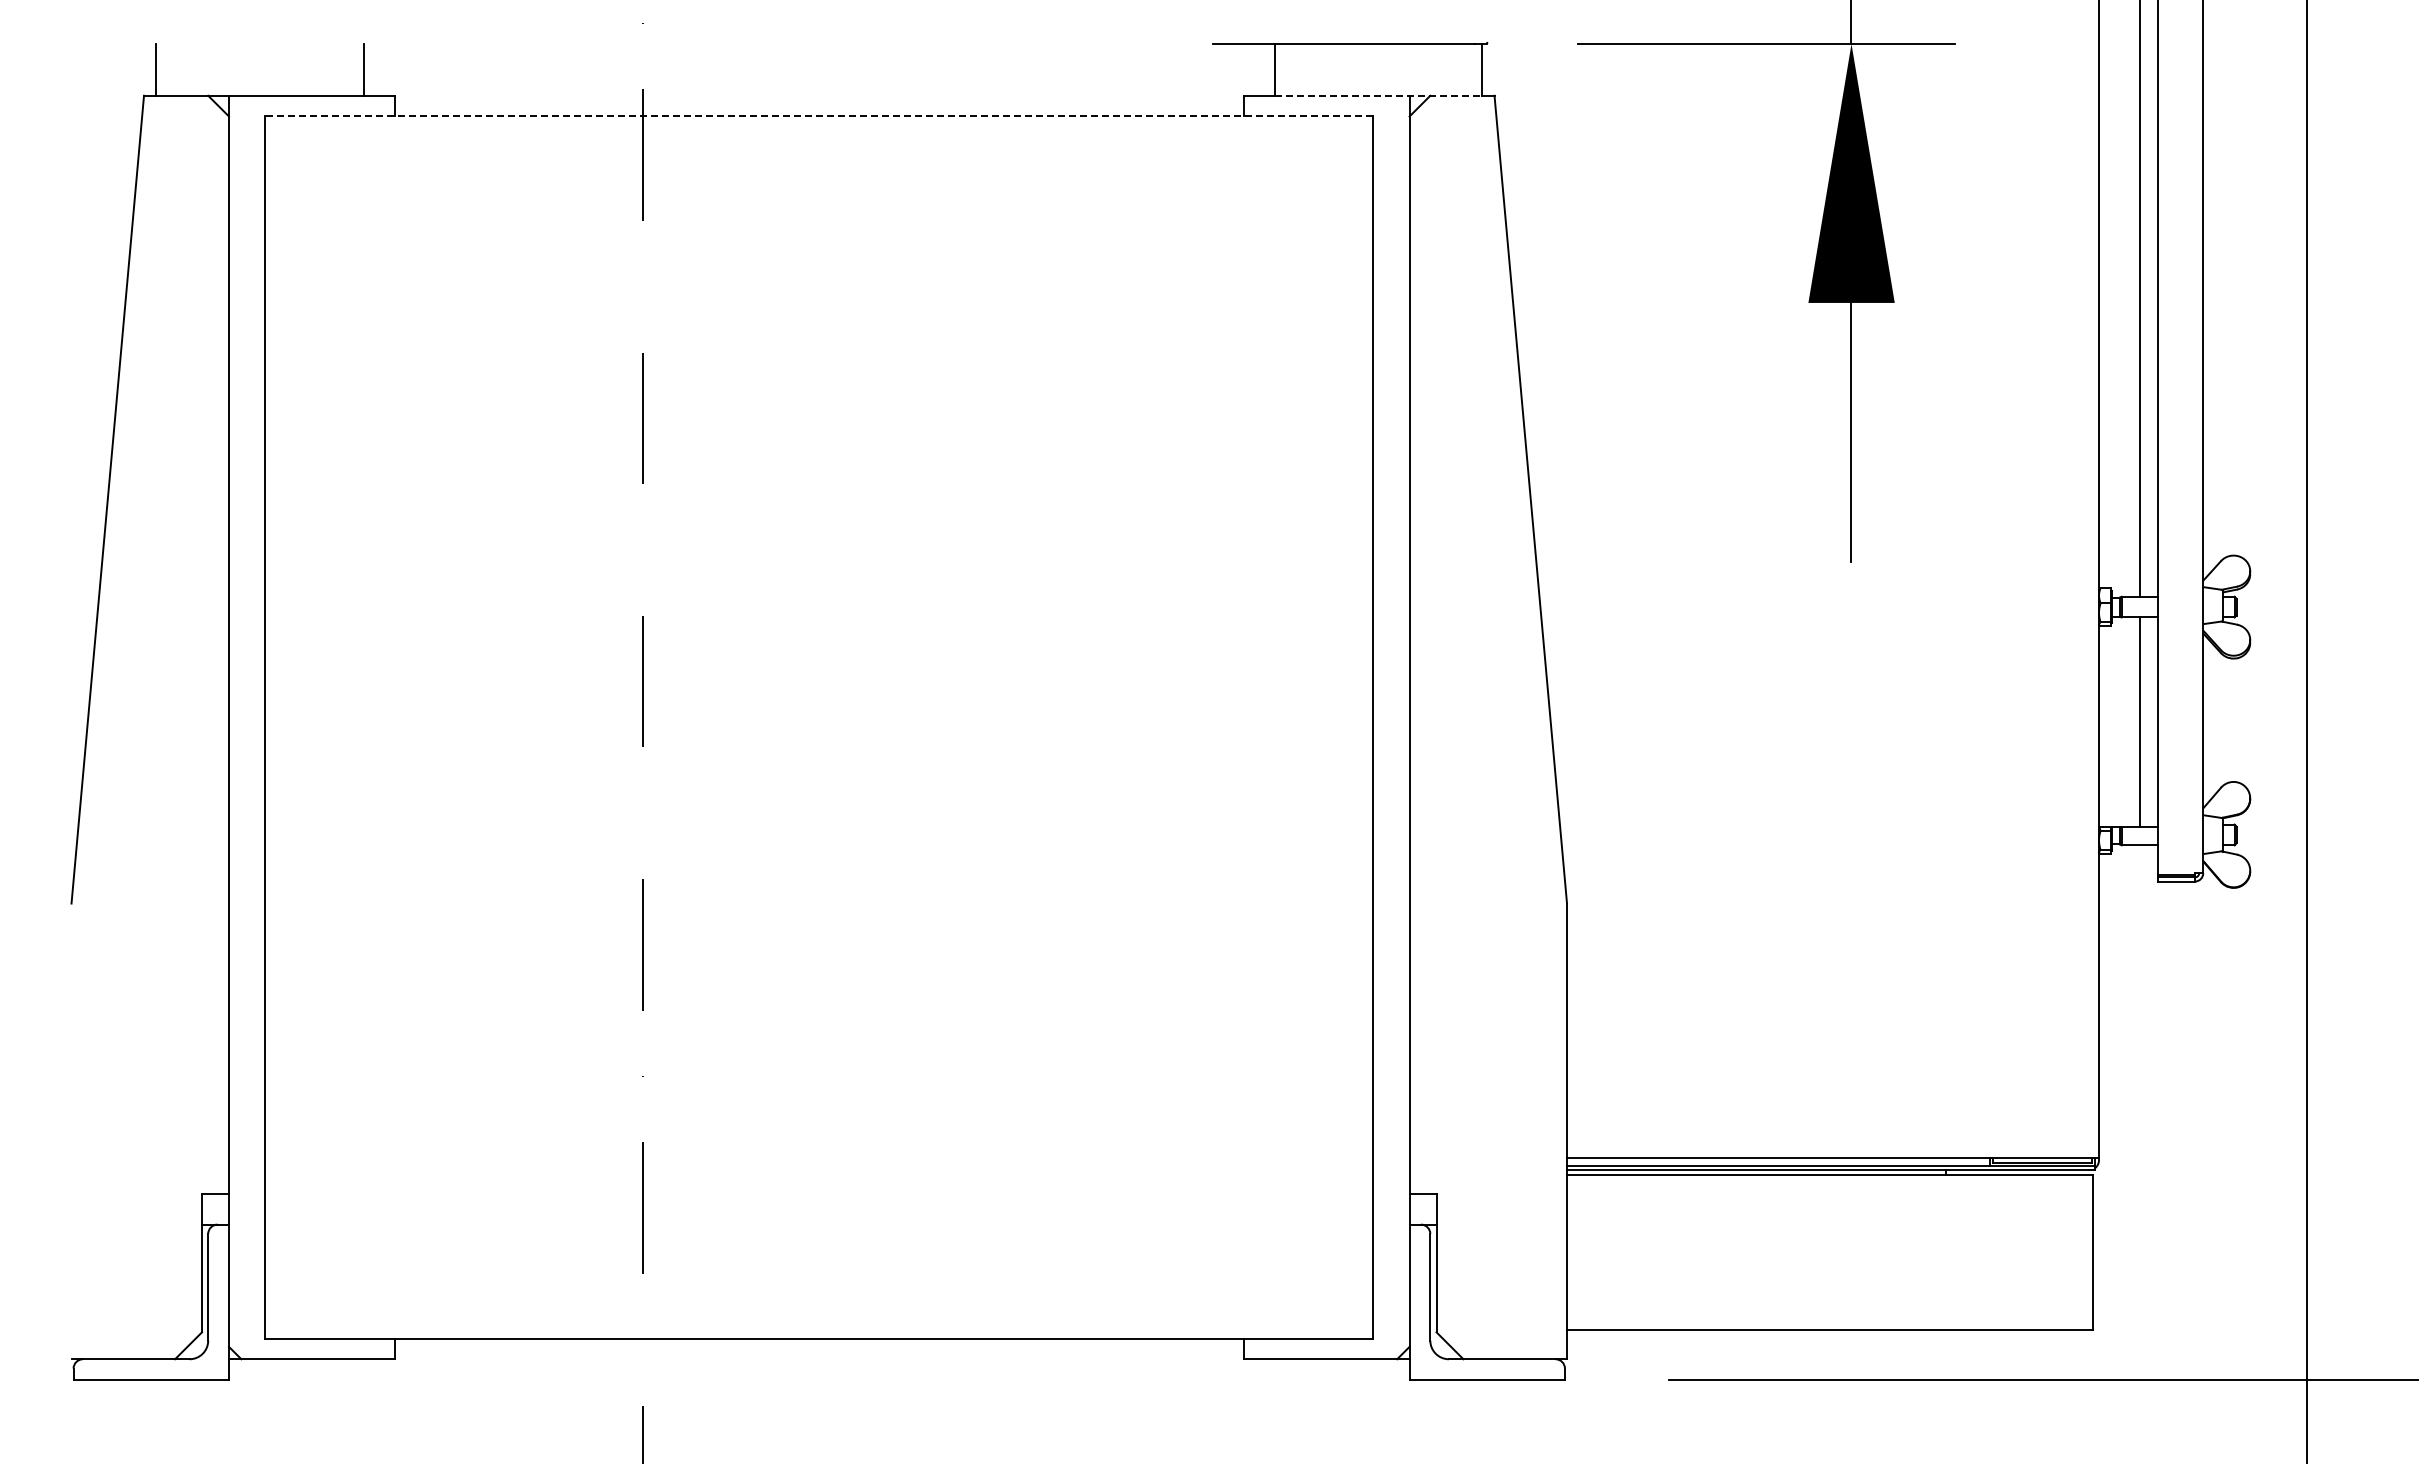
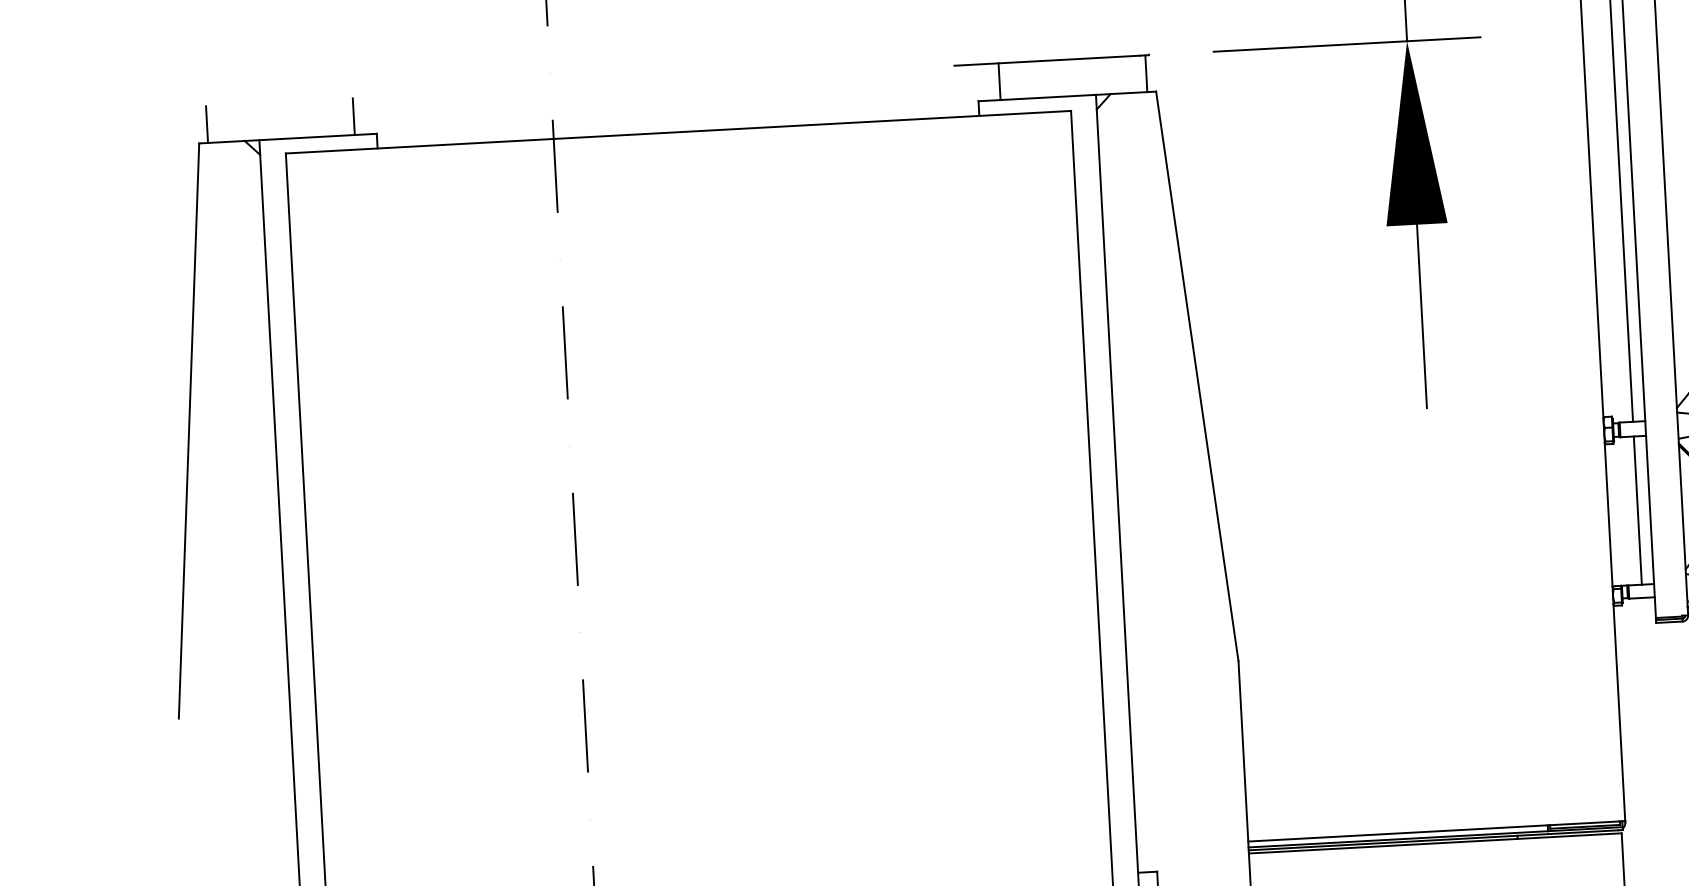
line: (1378, 95) -> (1073, 95), dashed -> solid
line: (818, 116) -> (677, 132), dashed -> solid

